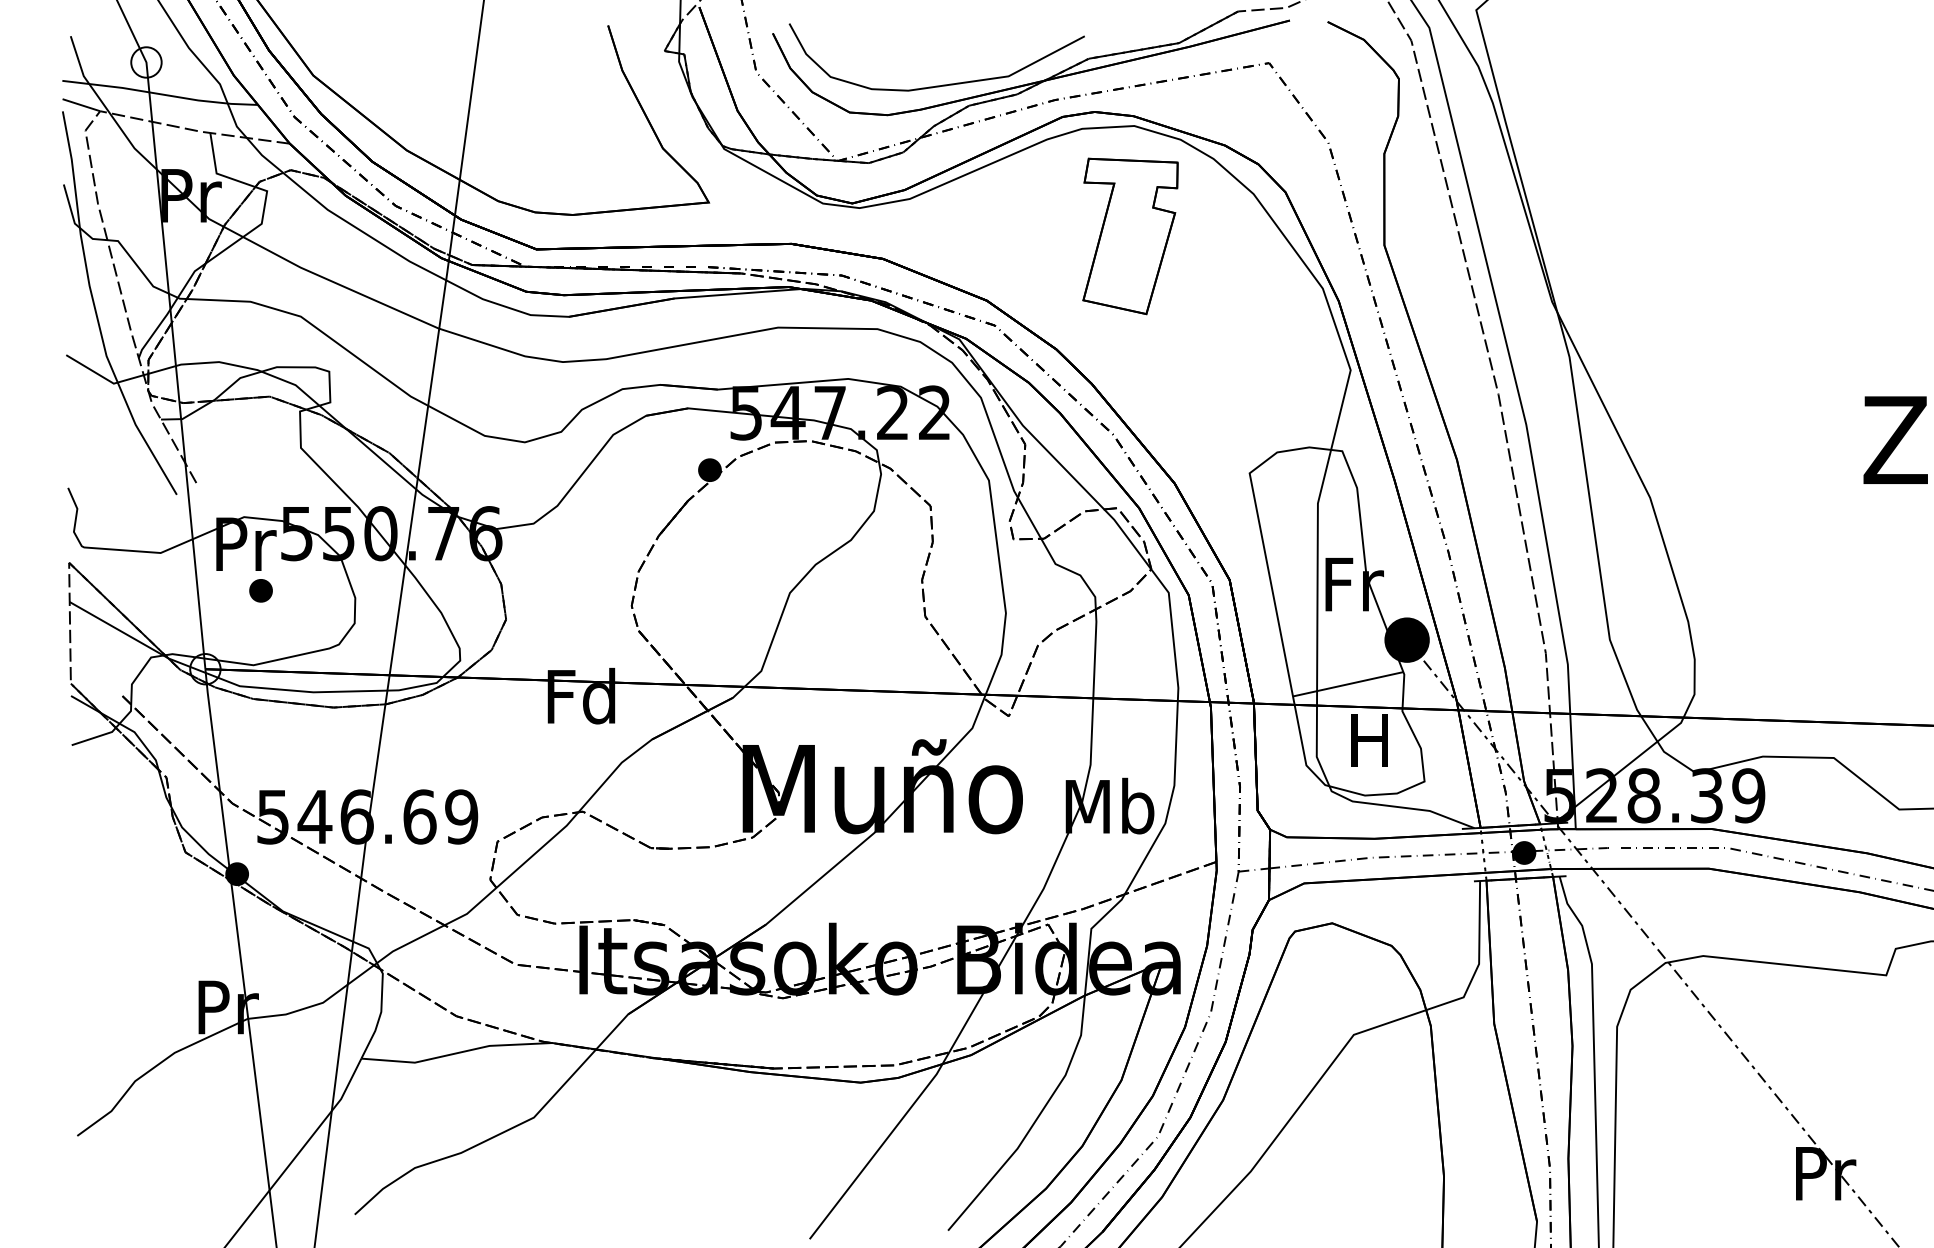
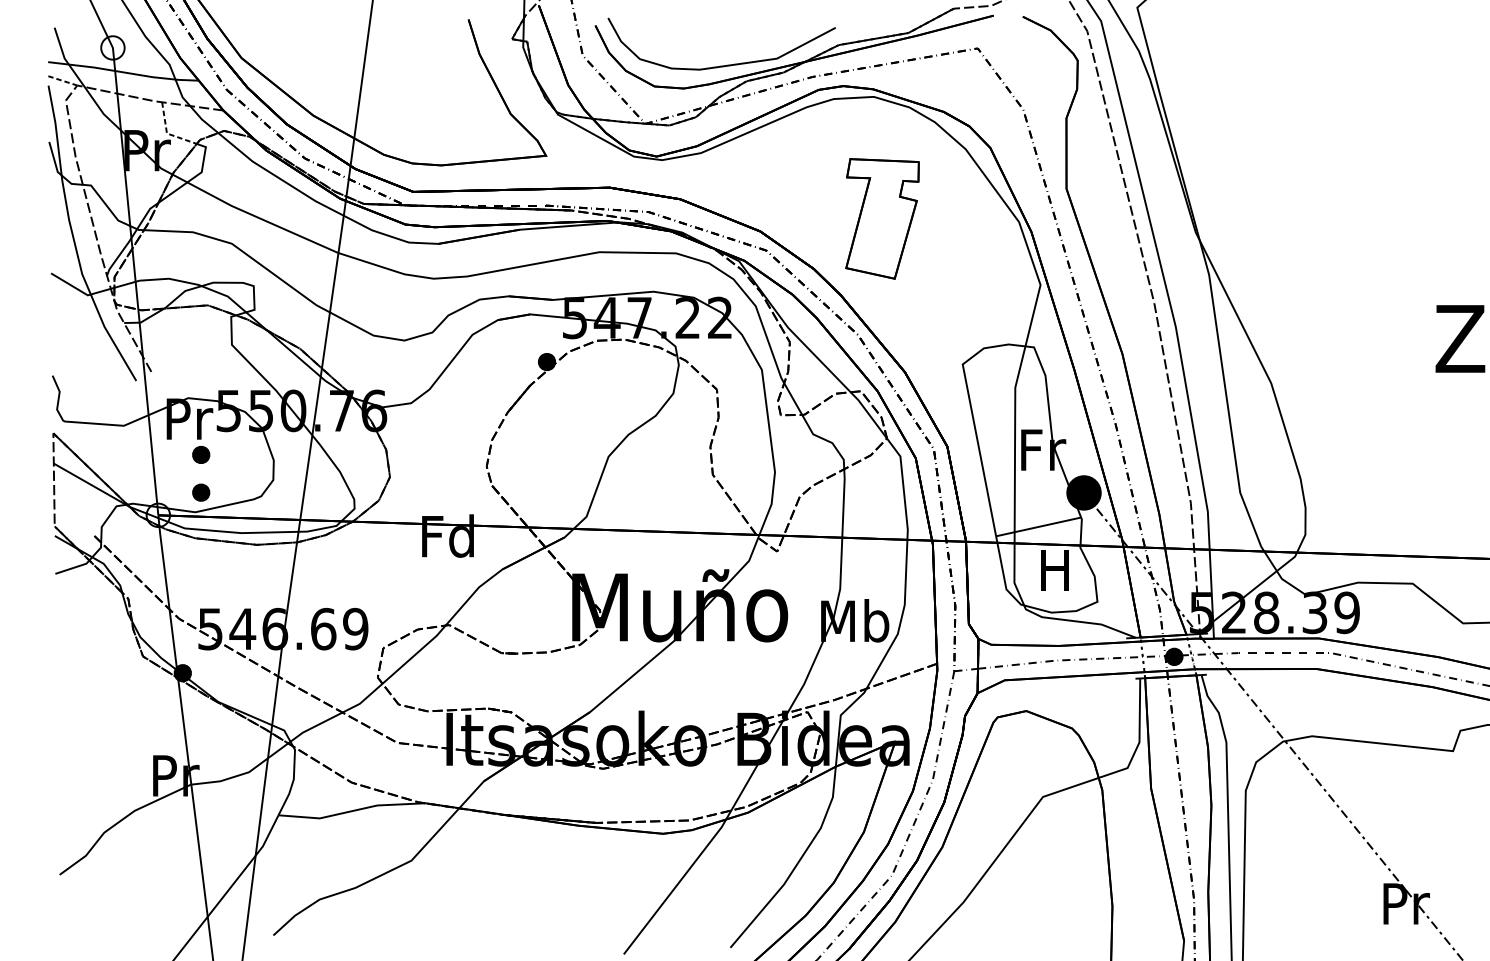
line: (81, 105) -> (62, 81), solid -> dashed
line: (216, 173) -> (166, 133), solid -> dashed
part: (1130, 236) -> (882, 218), moved
part: (260, 639) -> (200, 492), added

